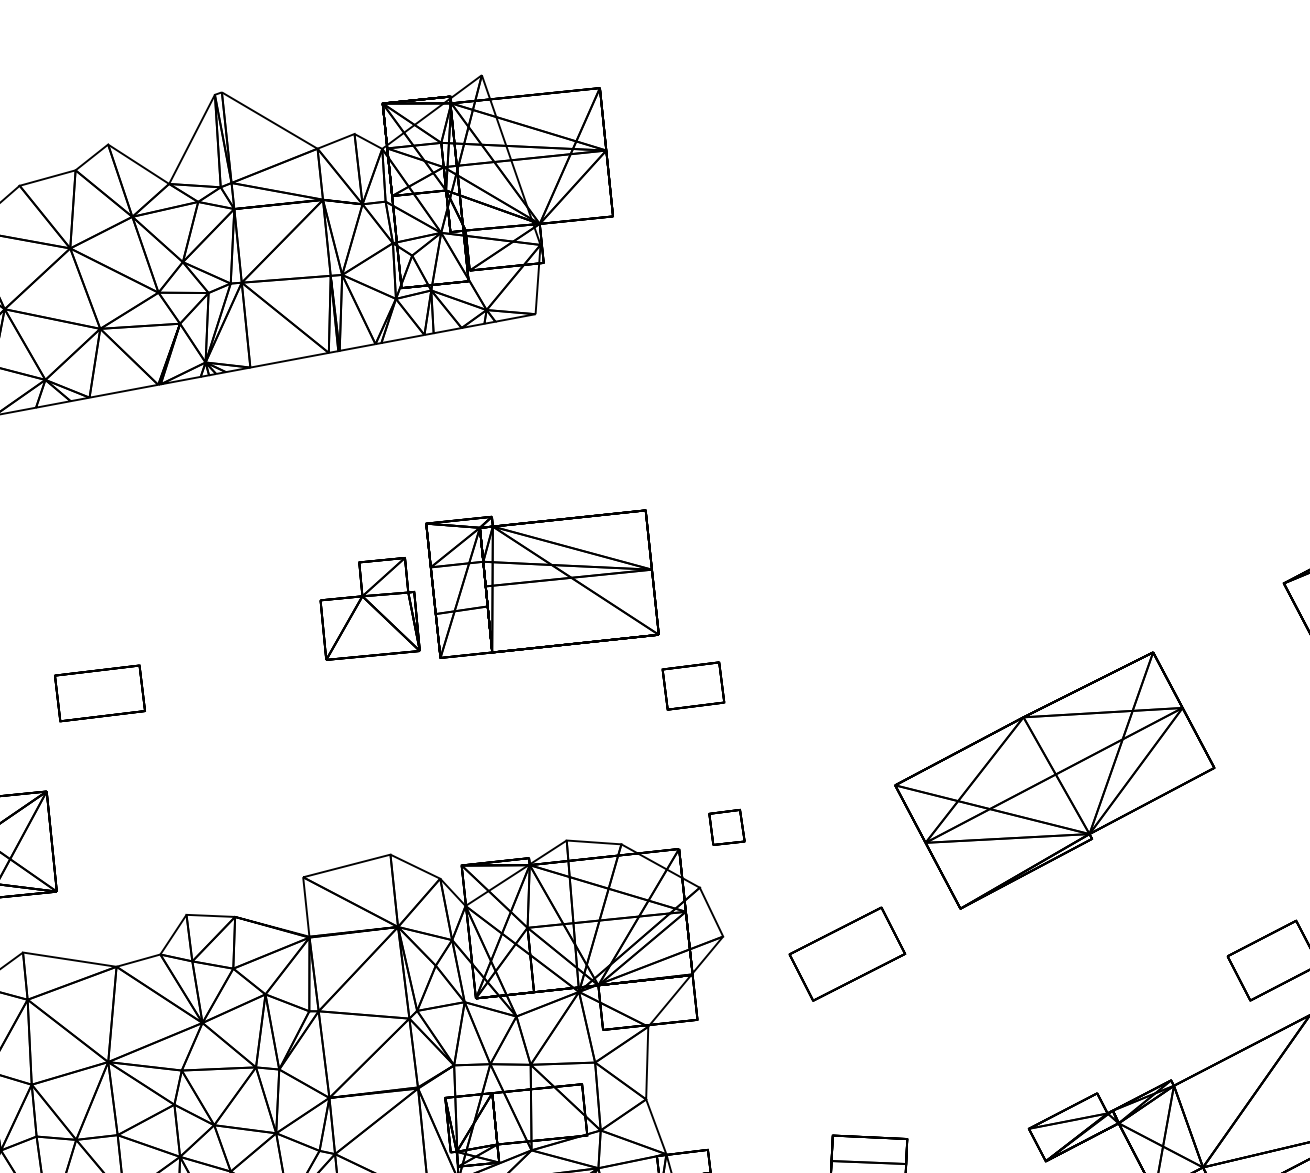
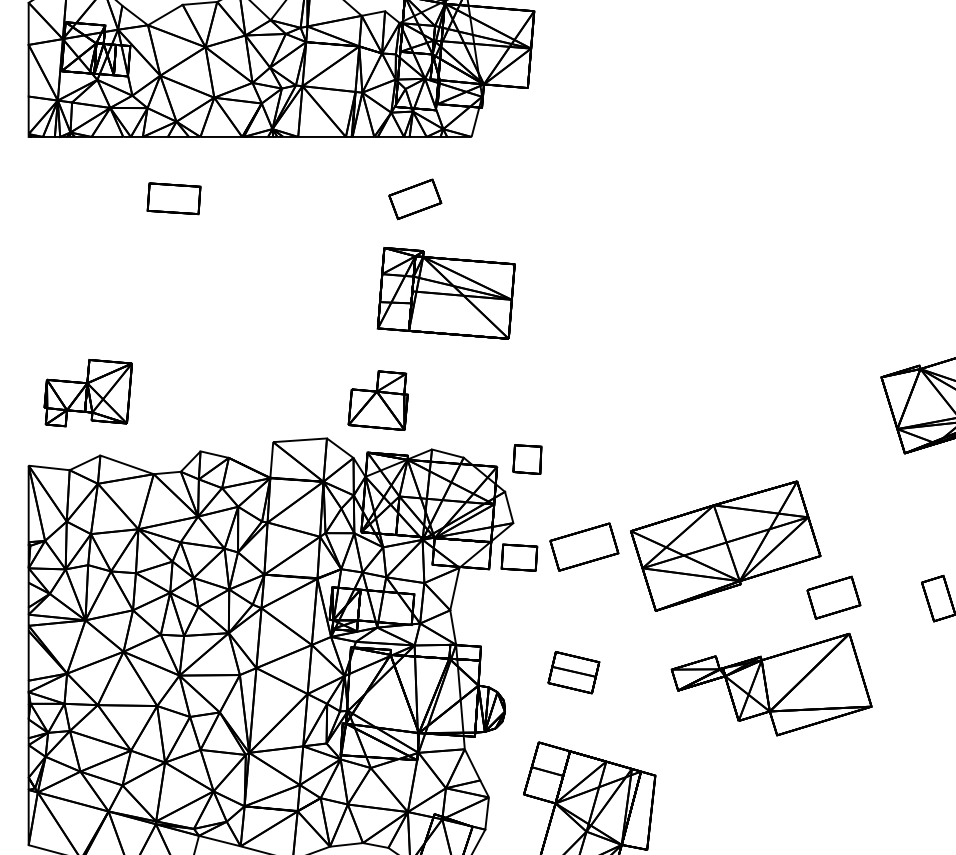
part: (462, 434) -> (415, 199), added
part: (366, 610) -> (377, 400), moved
part: (693, 685) -> (519, 557), moved
part: (98, 693) -> (173, 198), moved
part: (1054, 779) -> (725, 545), moved
part: (726, 827) -> (527, 459), size x1.43

